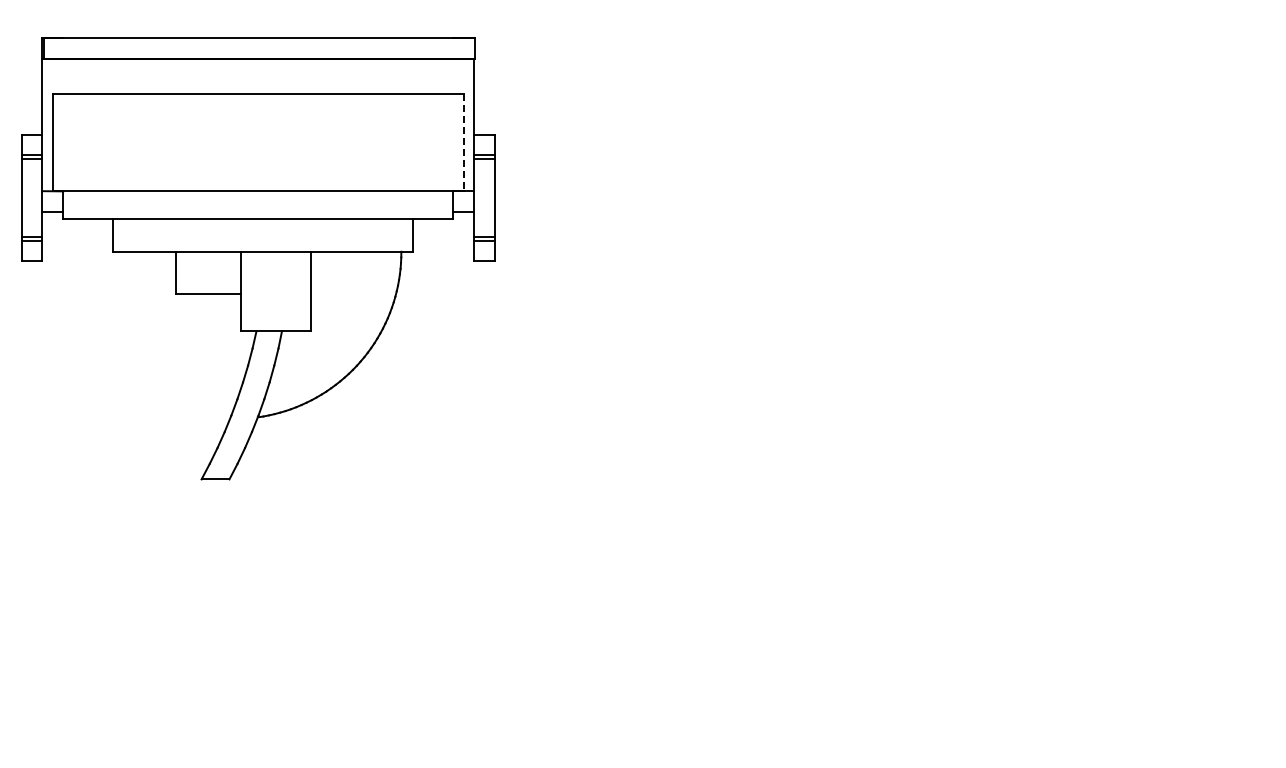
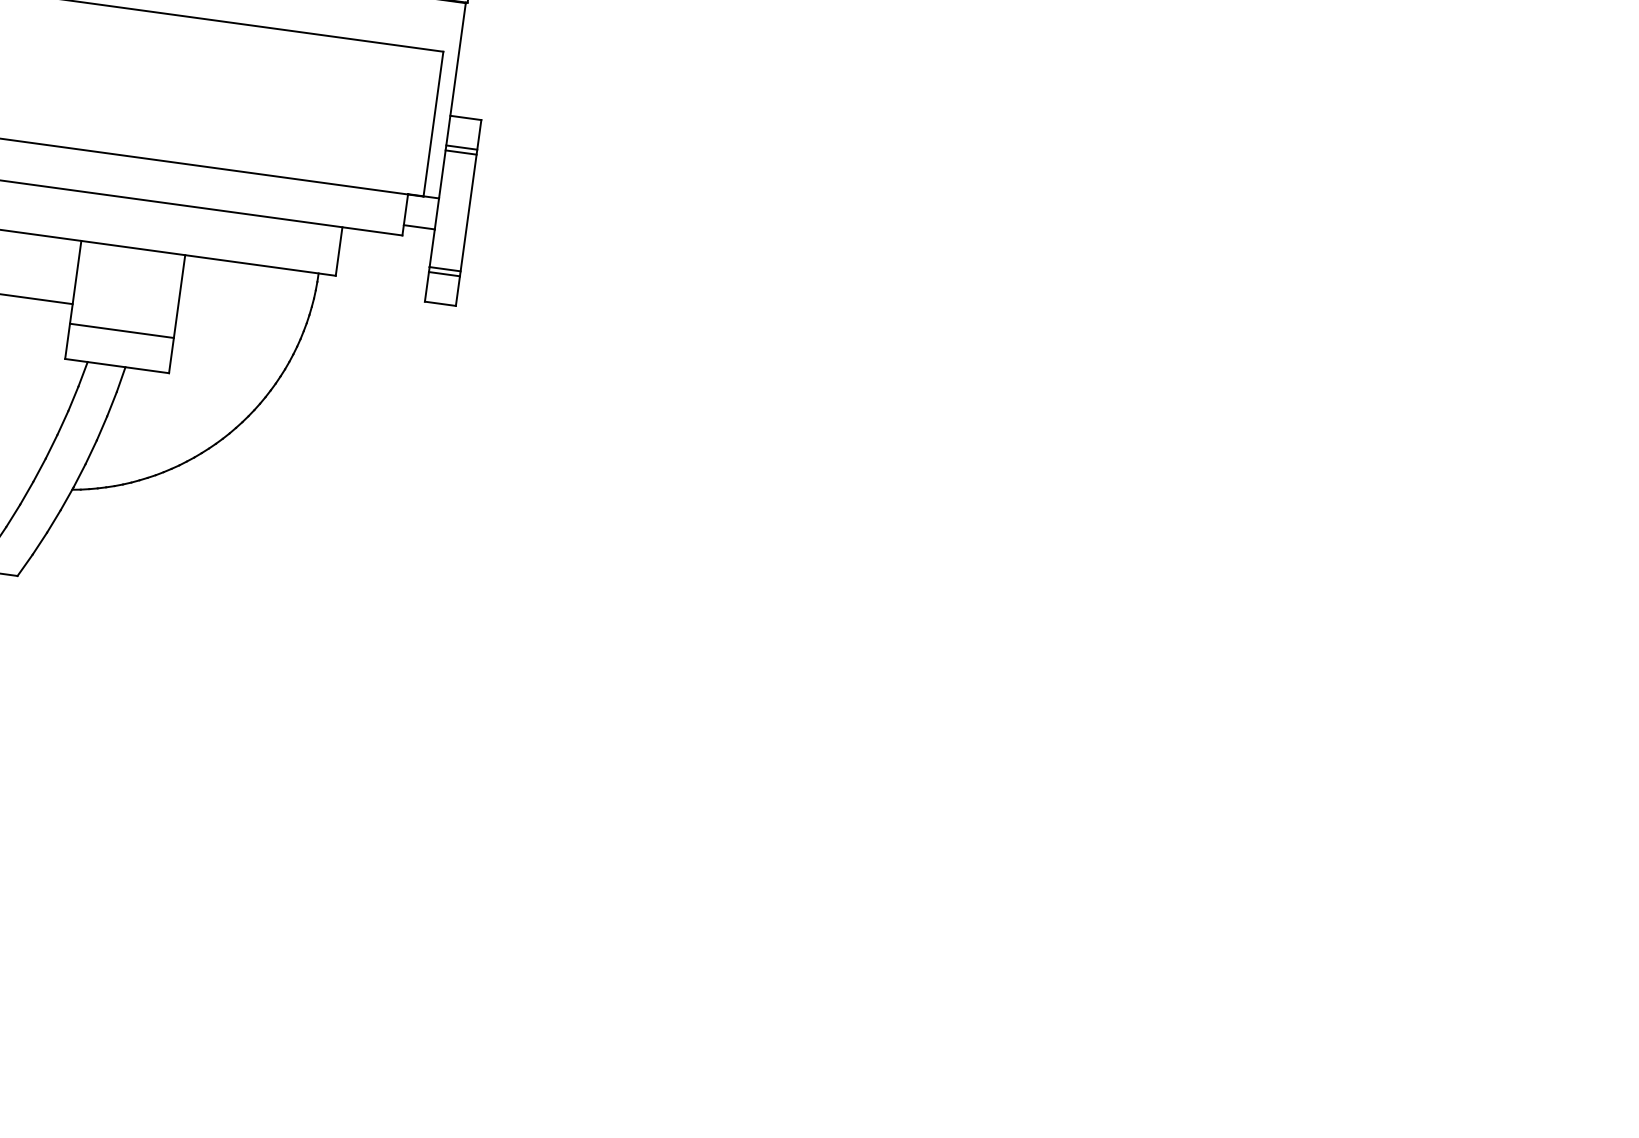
line: (463, 142) -> (432, 124), dashed -> solid
line: (276, 307) -> (122, 330), added

